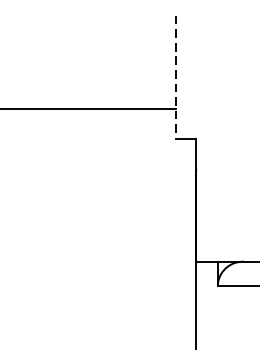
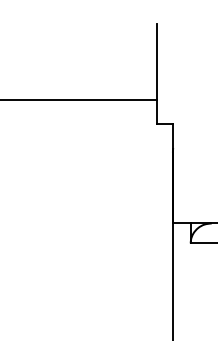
line: (175, 76) -> (156, 73), dashed -> solid

